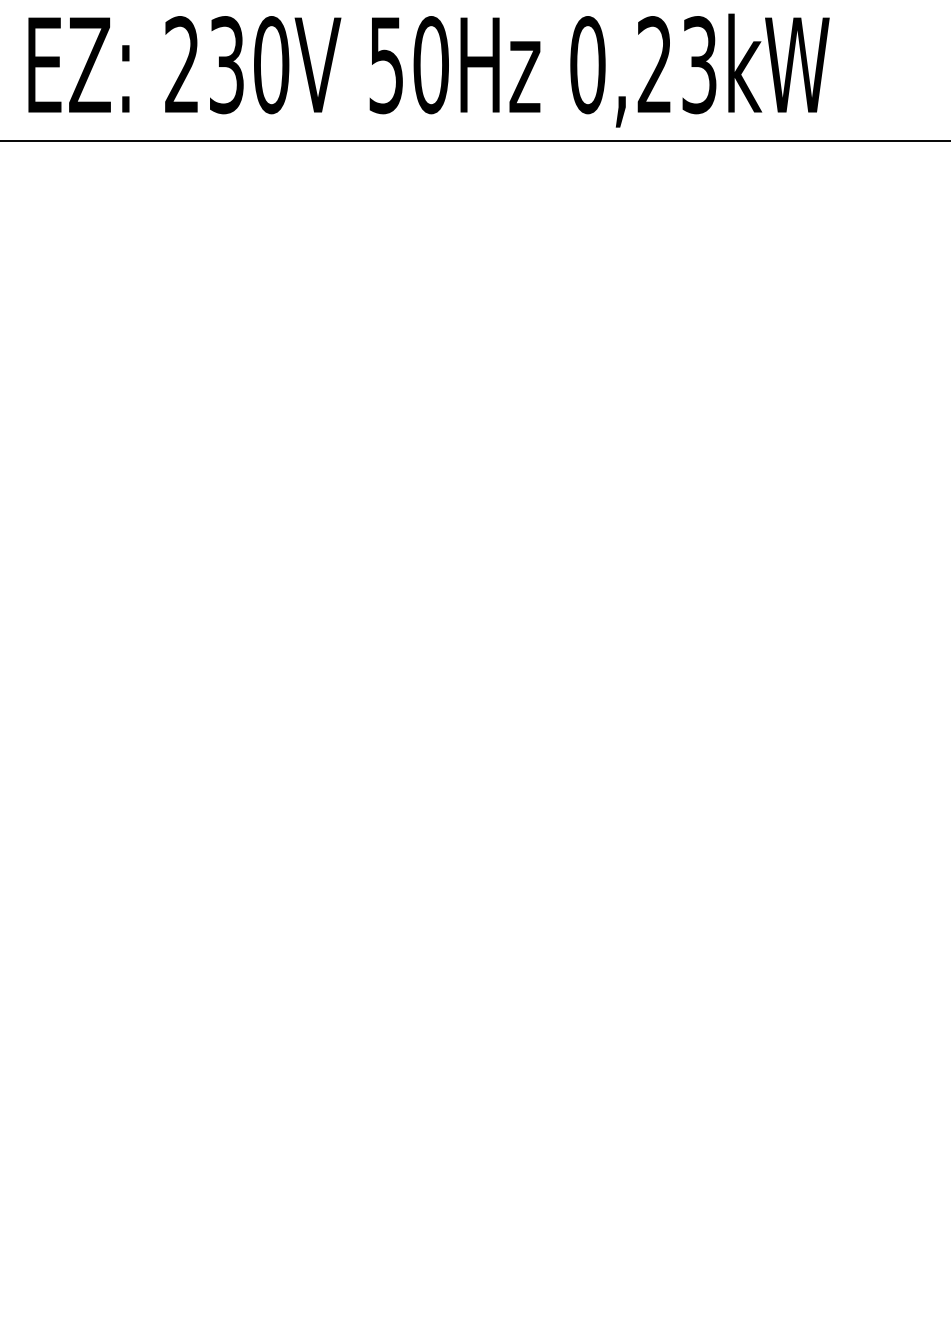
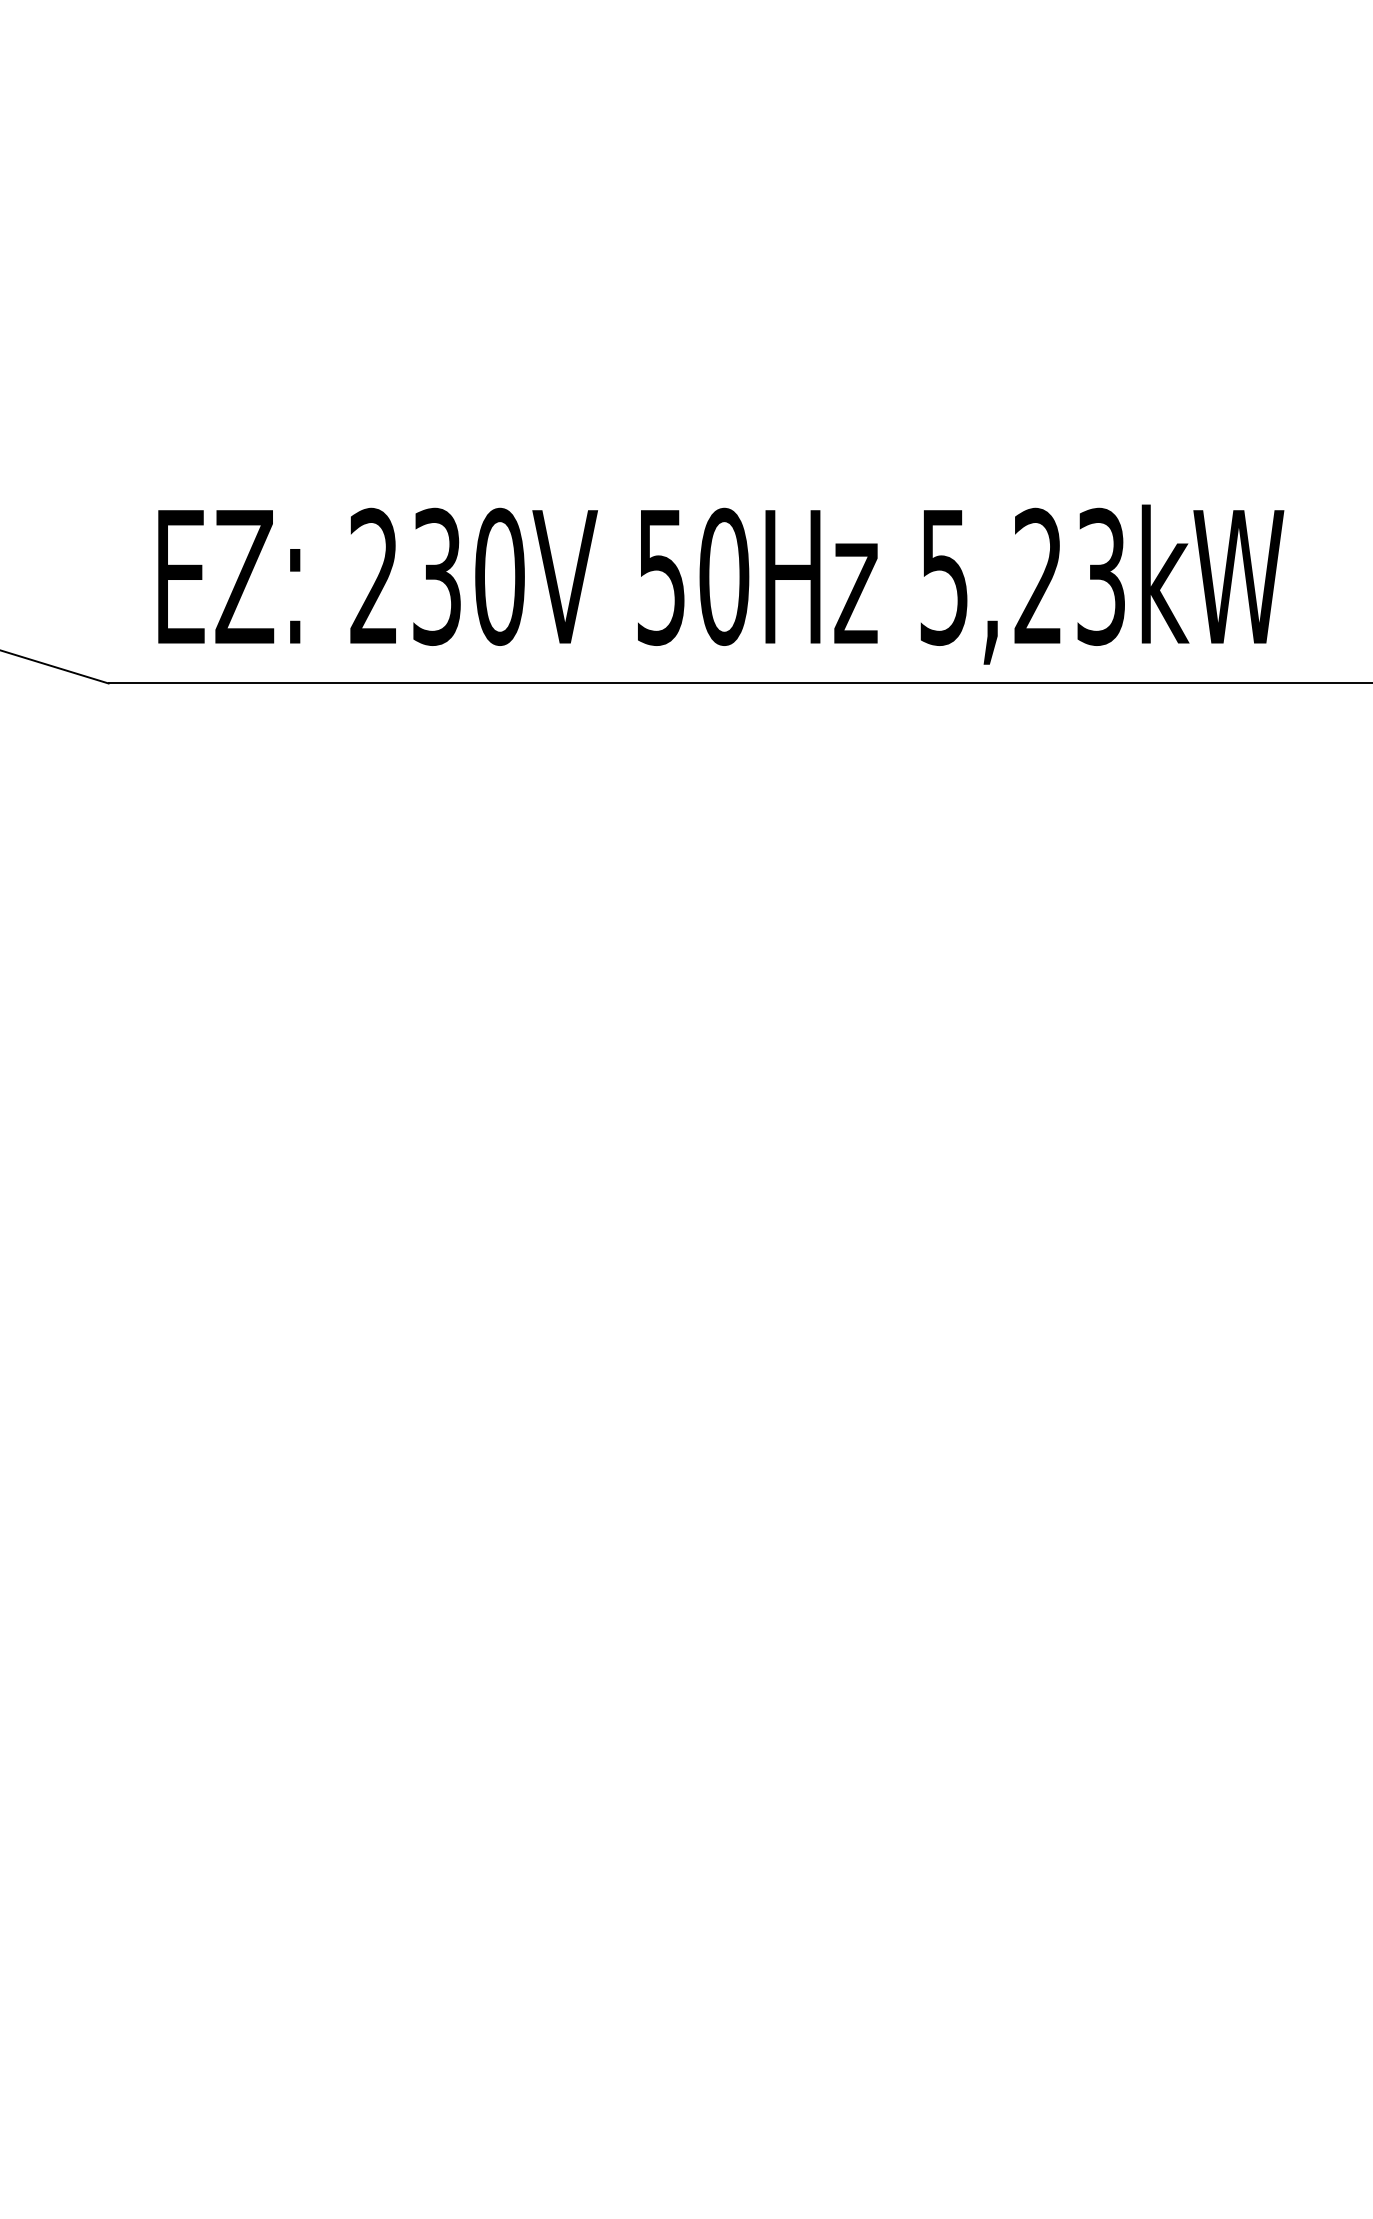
text: (587, 64) -> (944, 576), 0,23kW -> 5,23kW

